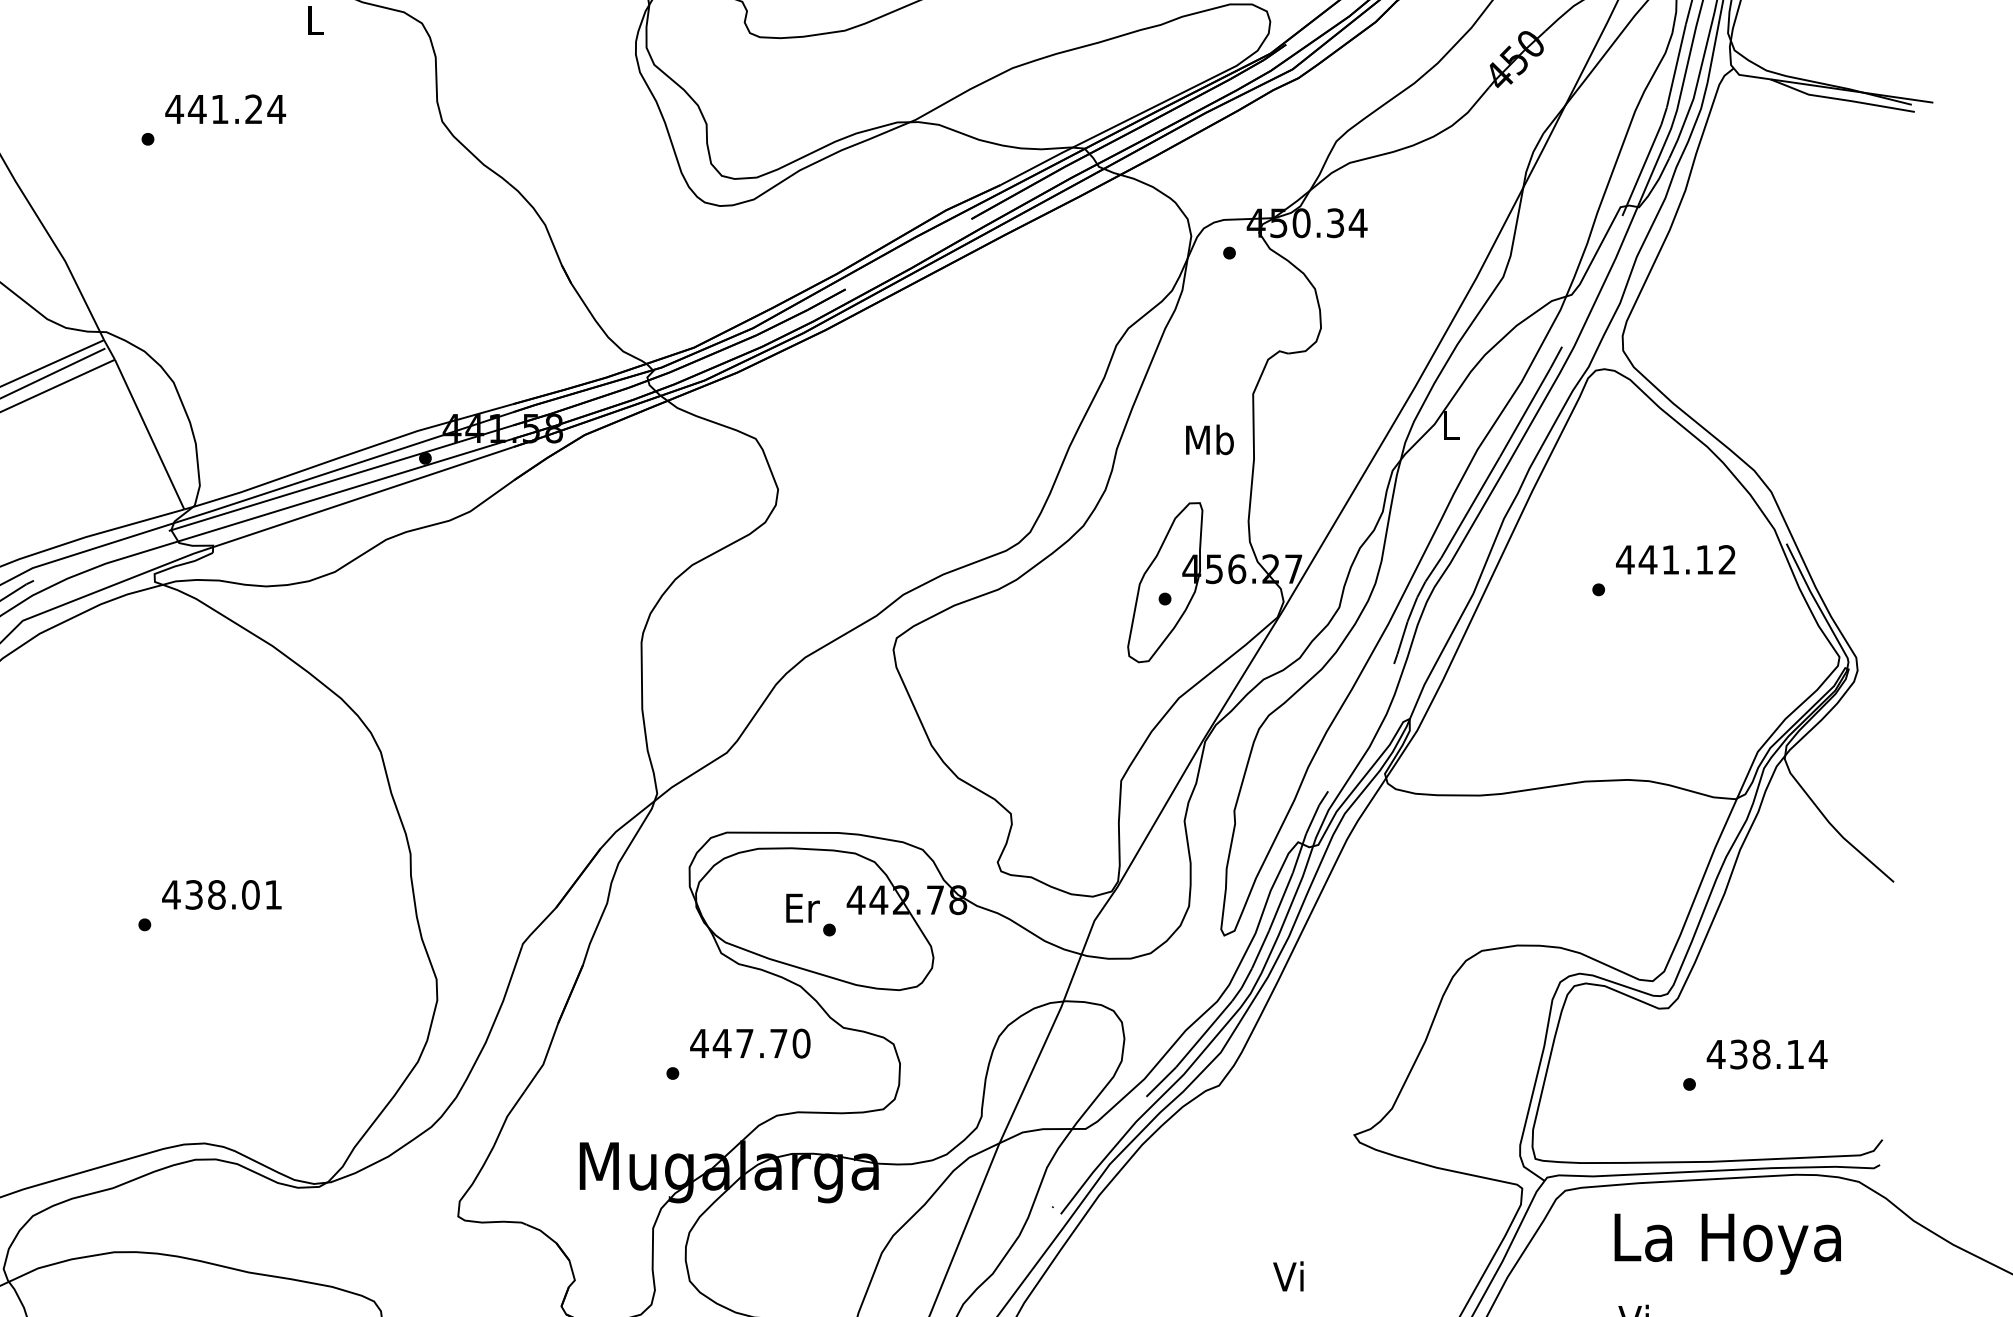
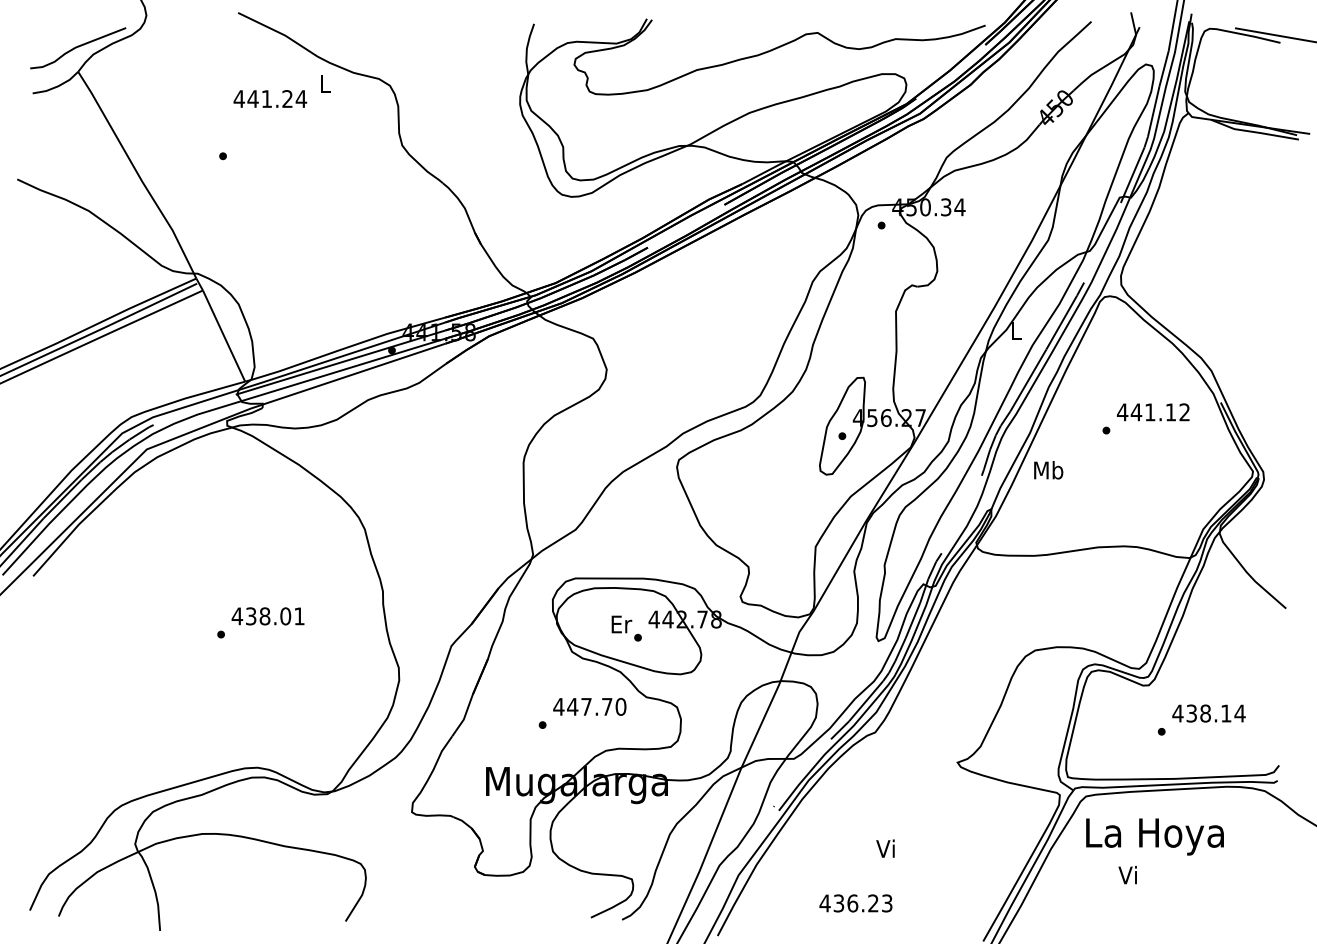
text: (225, 108) -> (270, 98), moved
text: (1209, 440) -> (1048, 470), moved
text: (1726, 1243) -> (1154, 836), moved
text: (1288, 1276) -> (885, 848), moved

